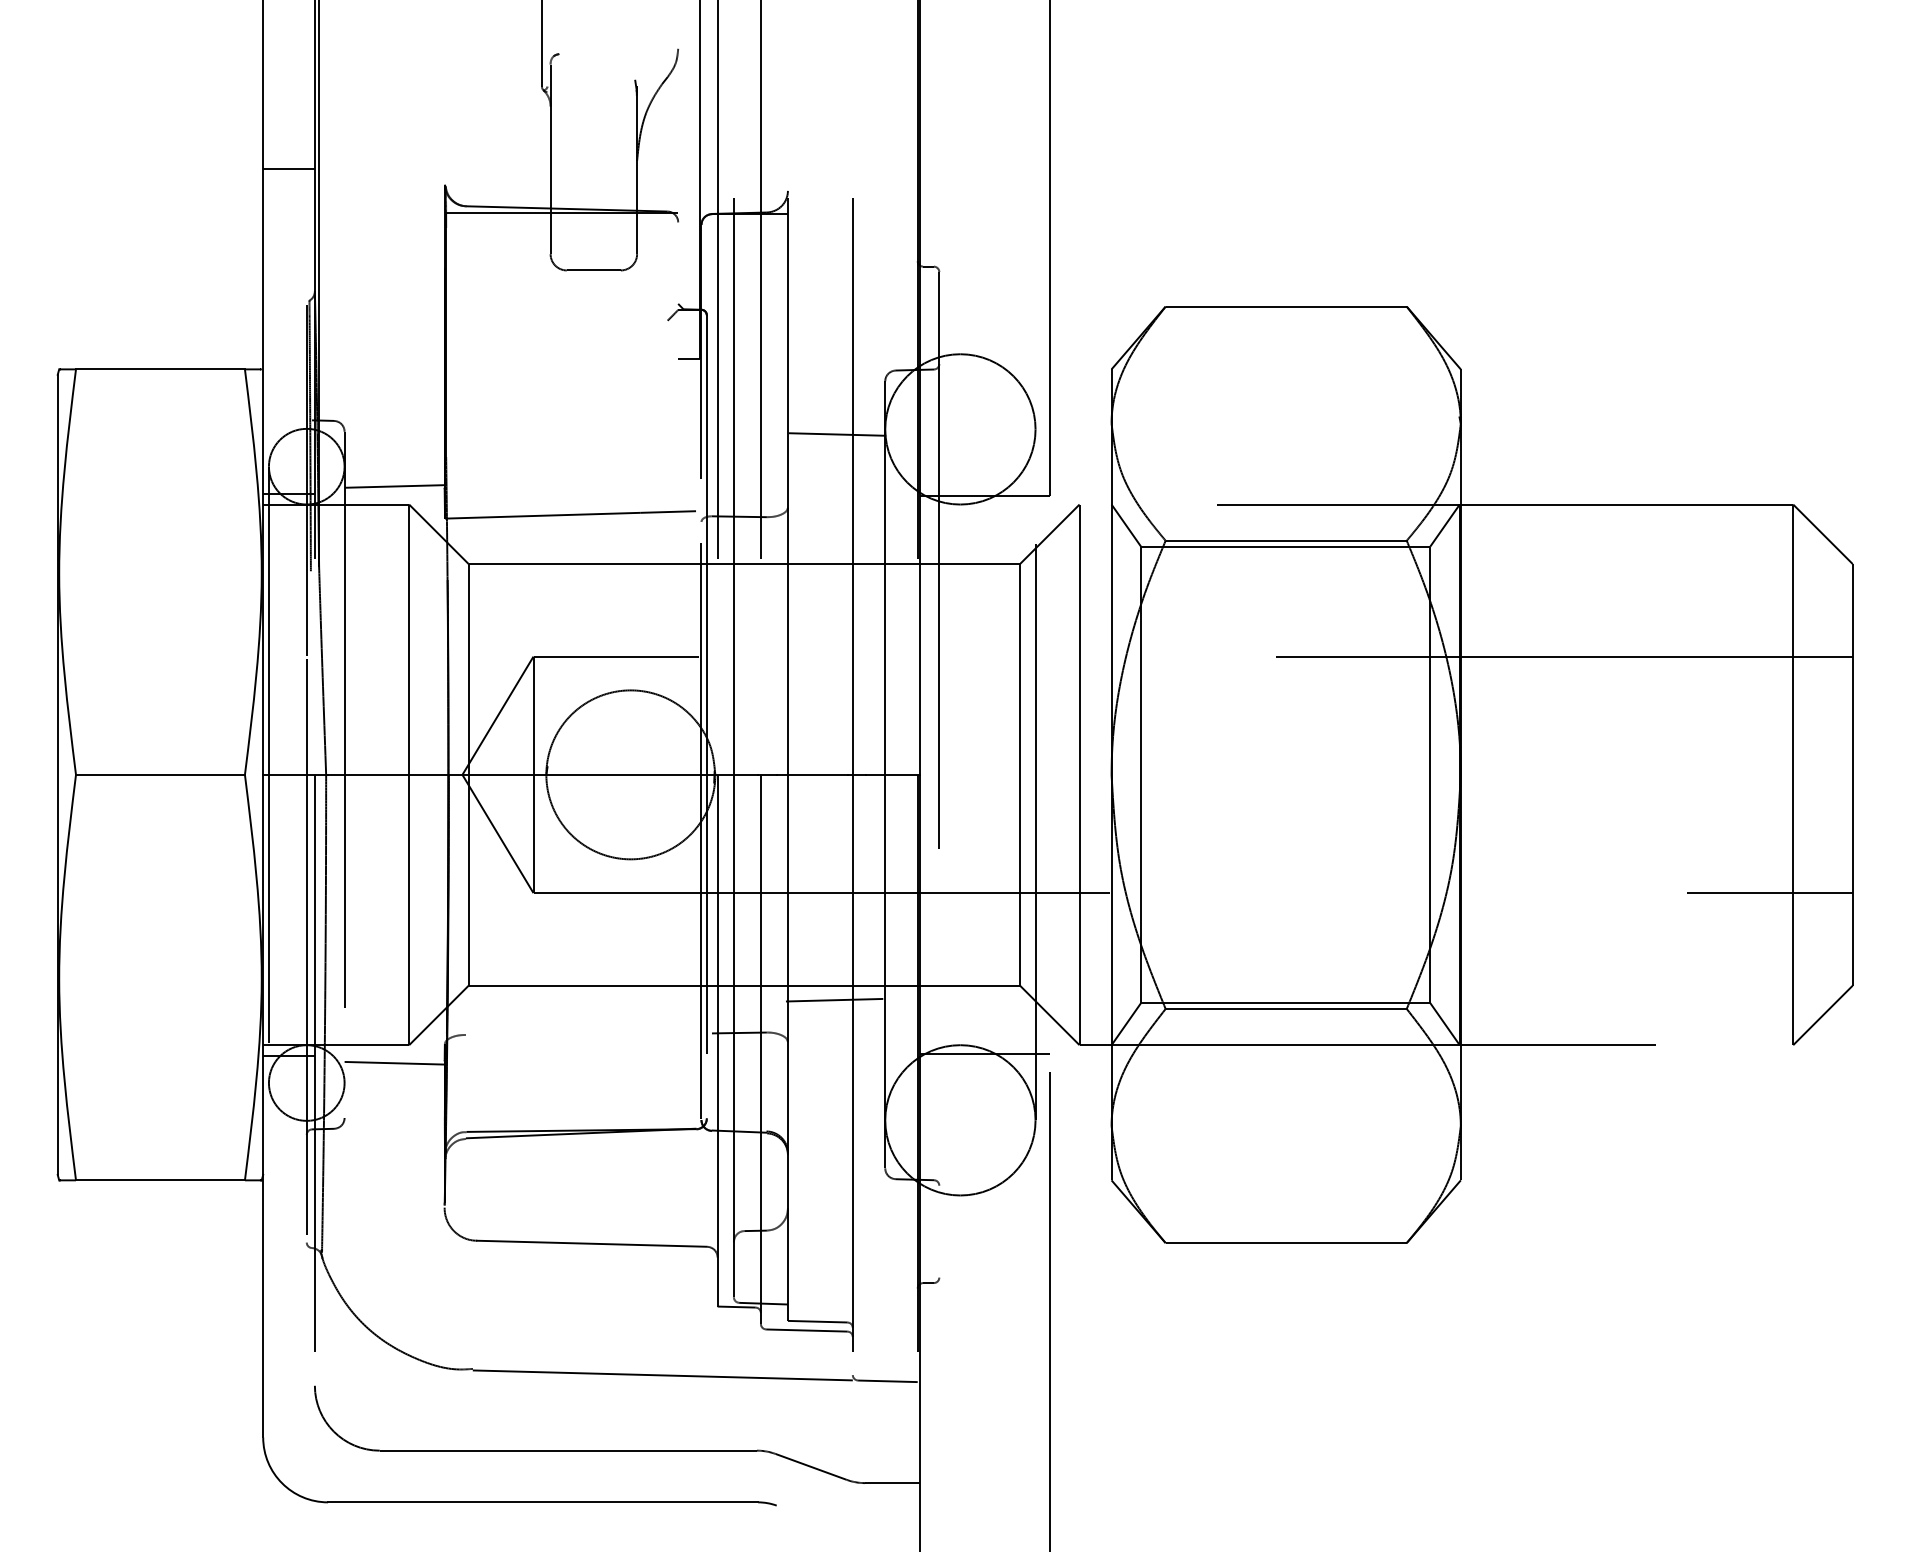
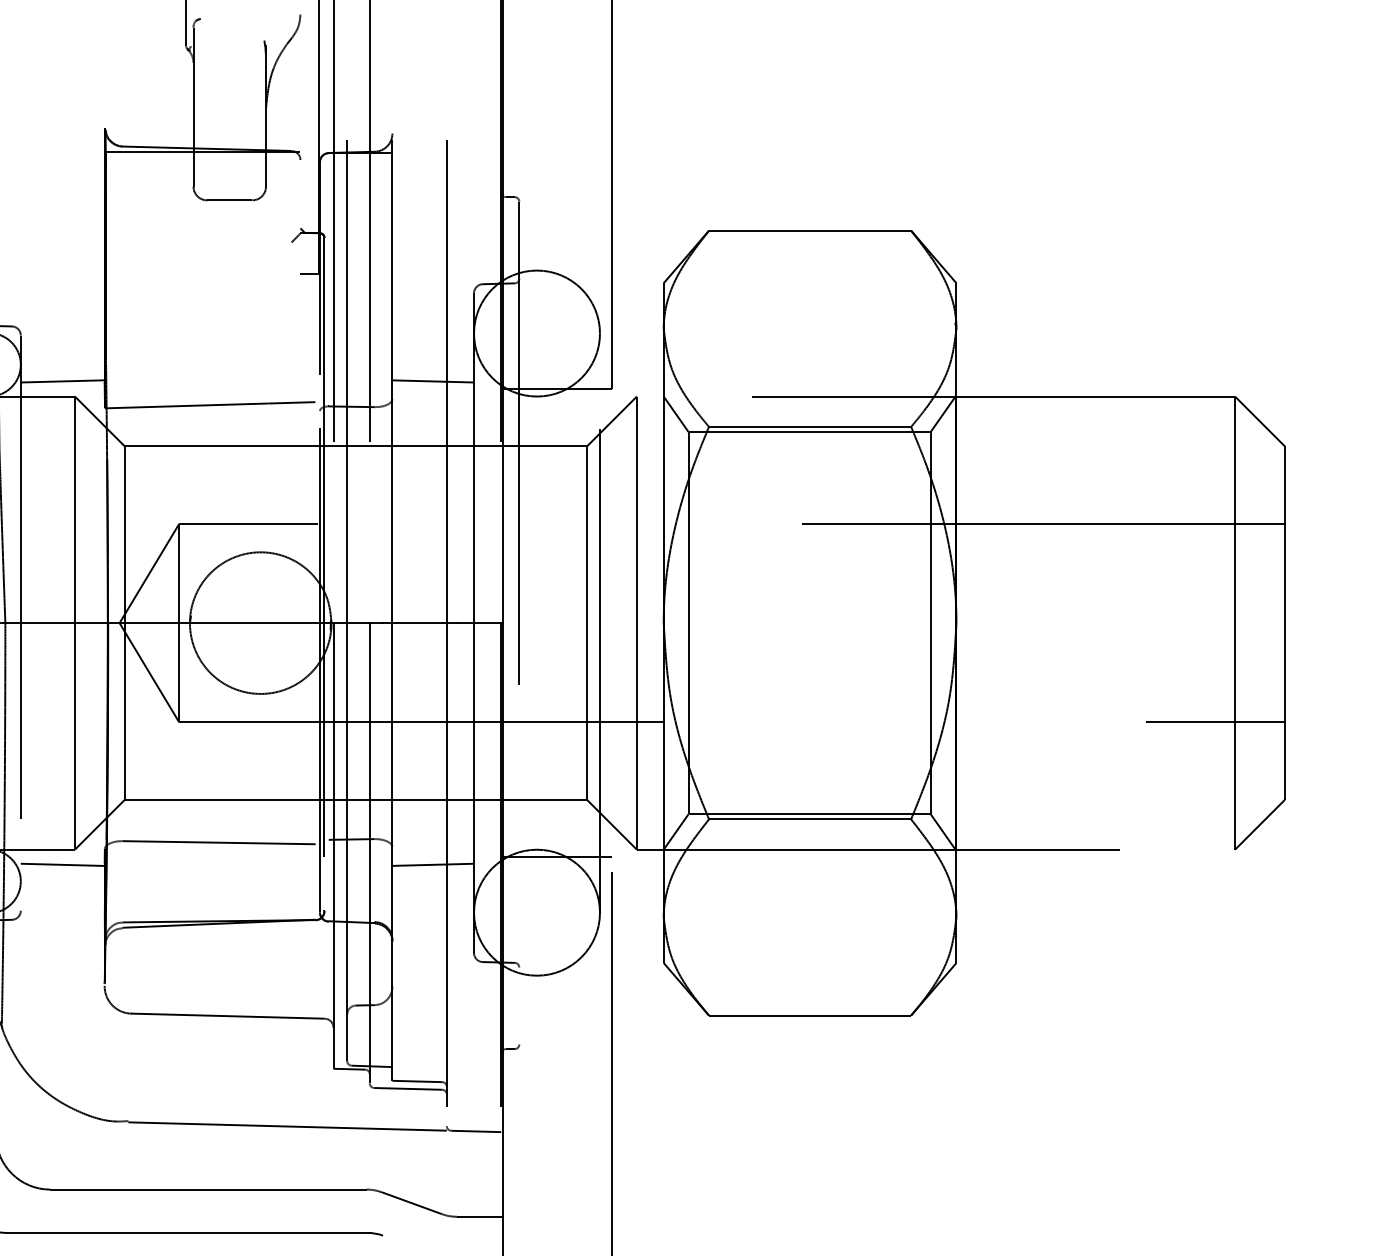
line: (837, 434) -> (433, 381), moved
line: (834, 999) -> (433, 864), moved
line: (580, 1036) -> (218, 842), added

